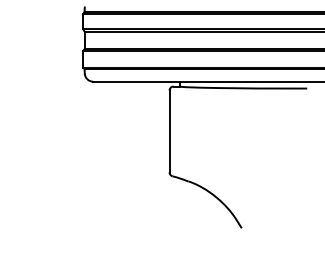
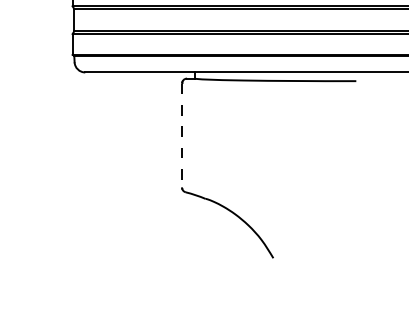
line: (169, 131) -> (181, 135), solid -> dashed

